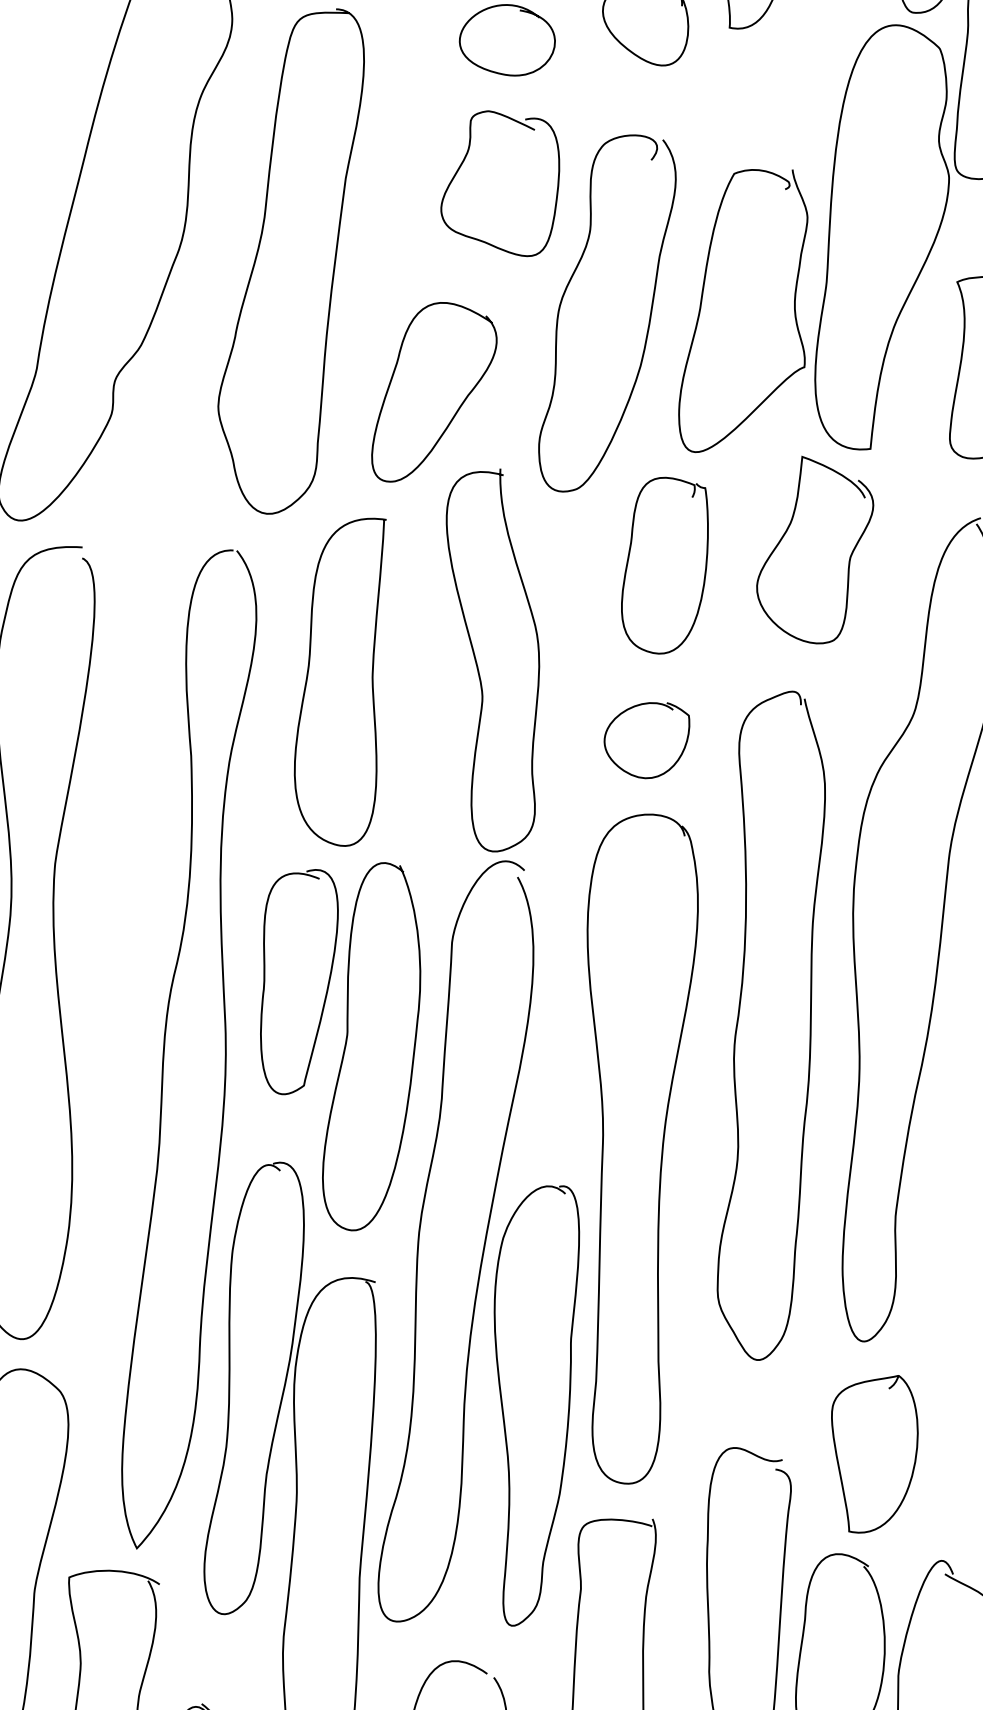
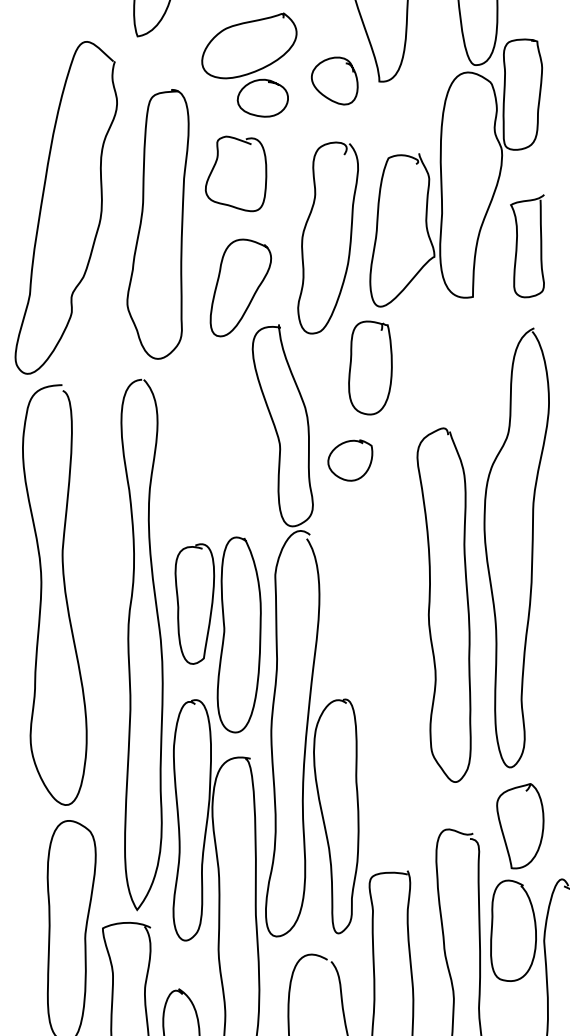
curve: (463, 165) -> (215, 166), moved
curve: (788, 532) -> (433, 344), removed
curve: (370, 683) -> (220, 443), removed
curve: (632, 710) -> (341, 445), moved
curve: (605, 1148) -> (365, 677), removed

